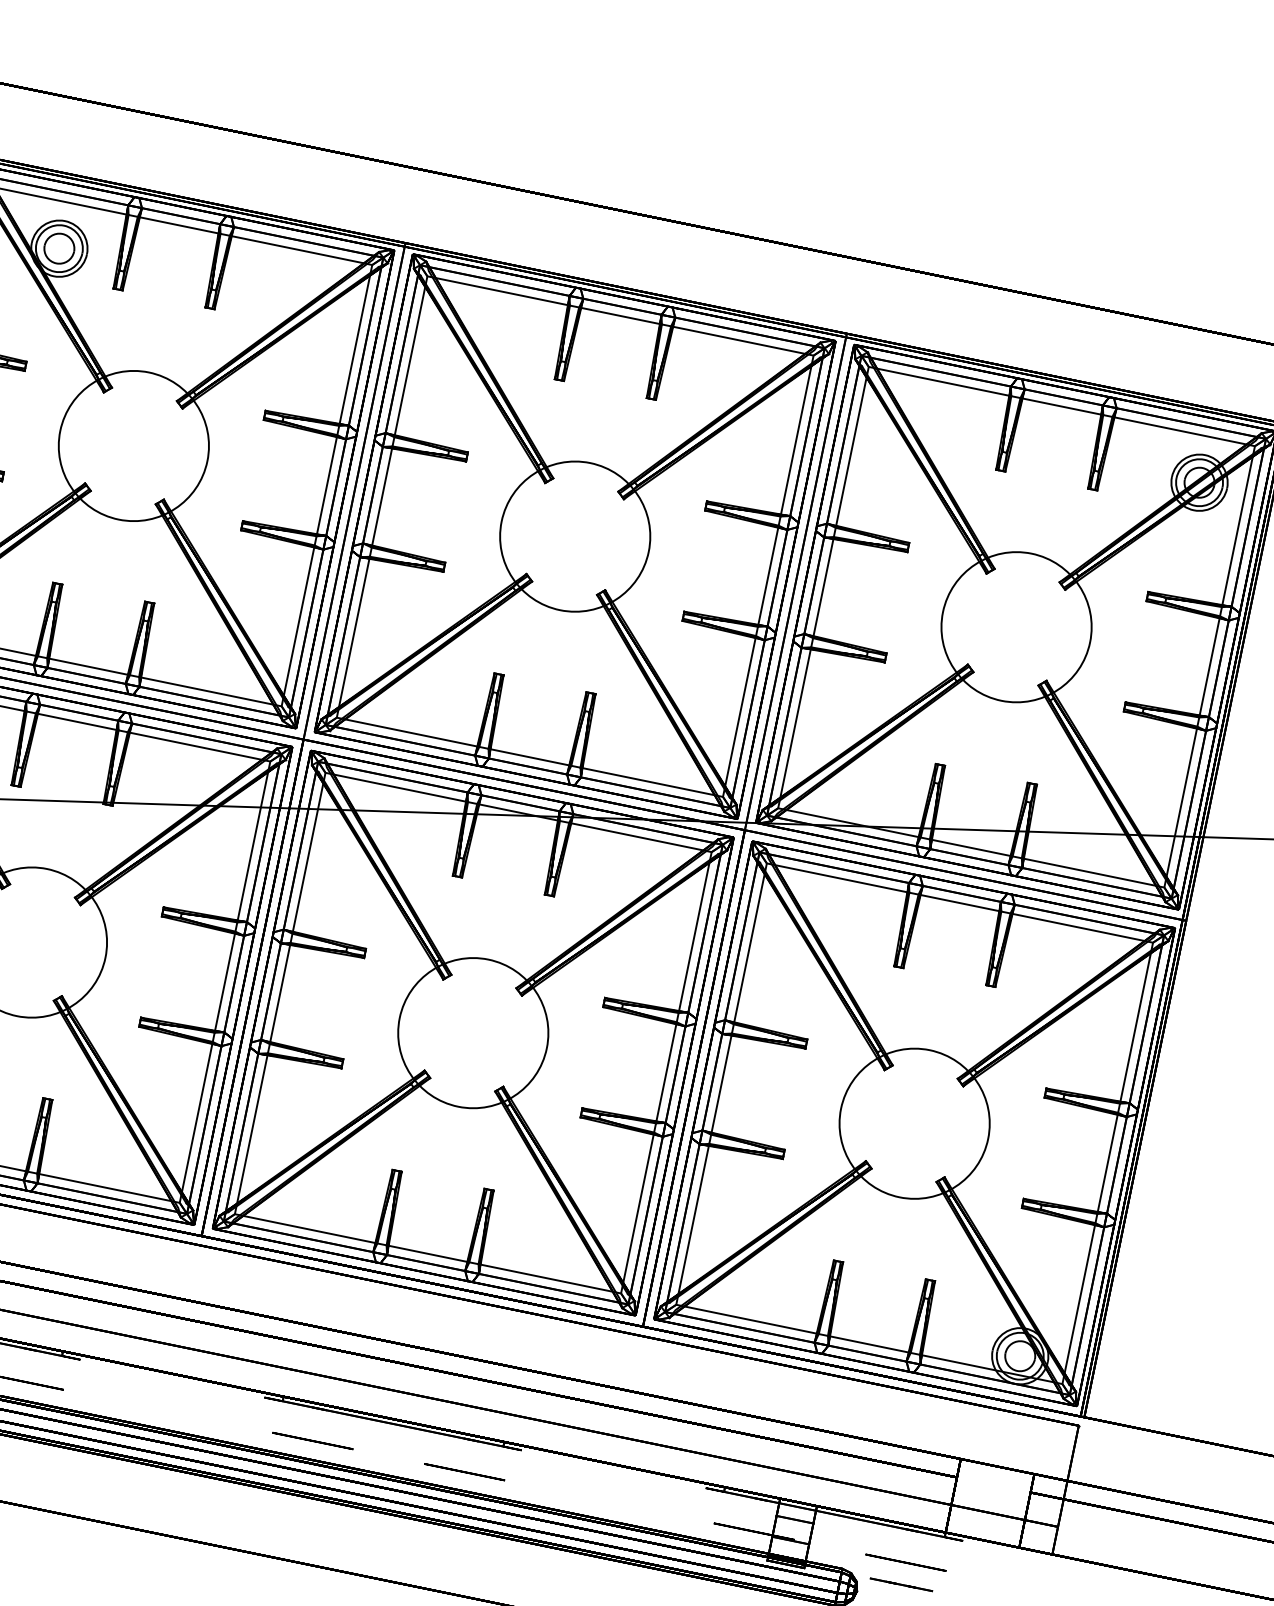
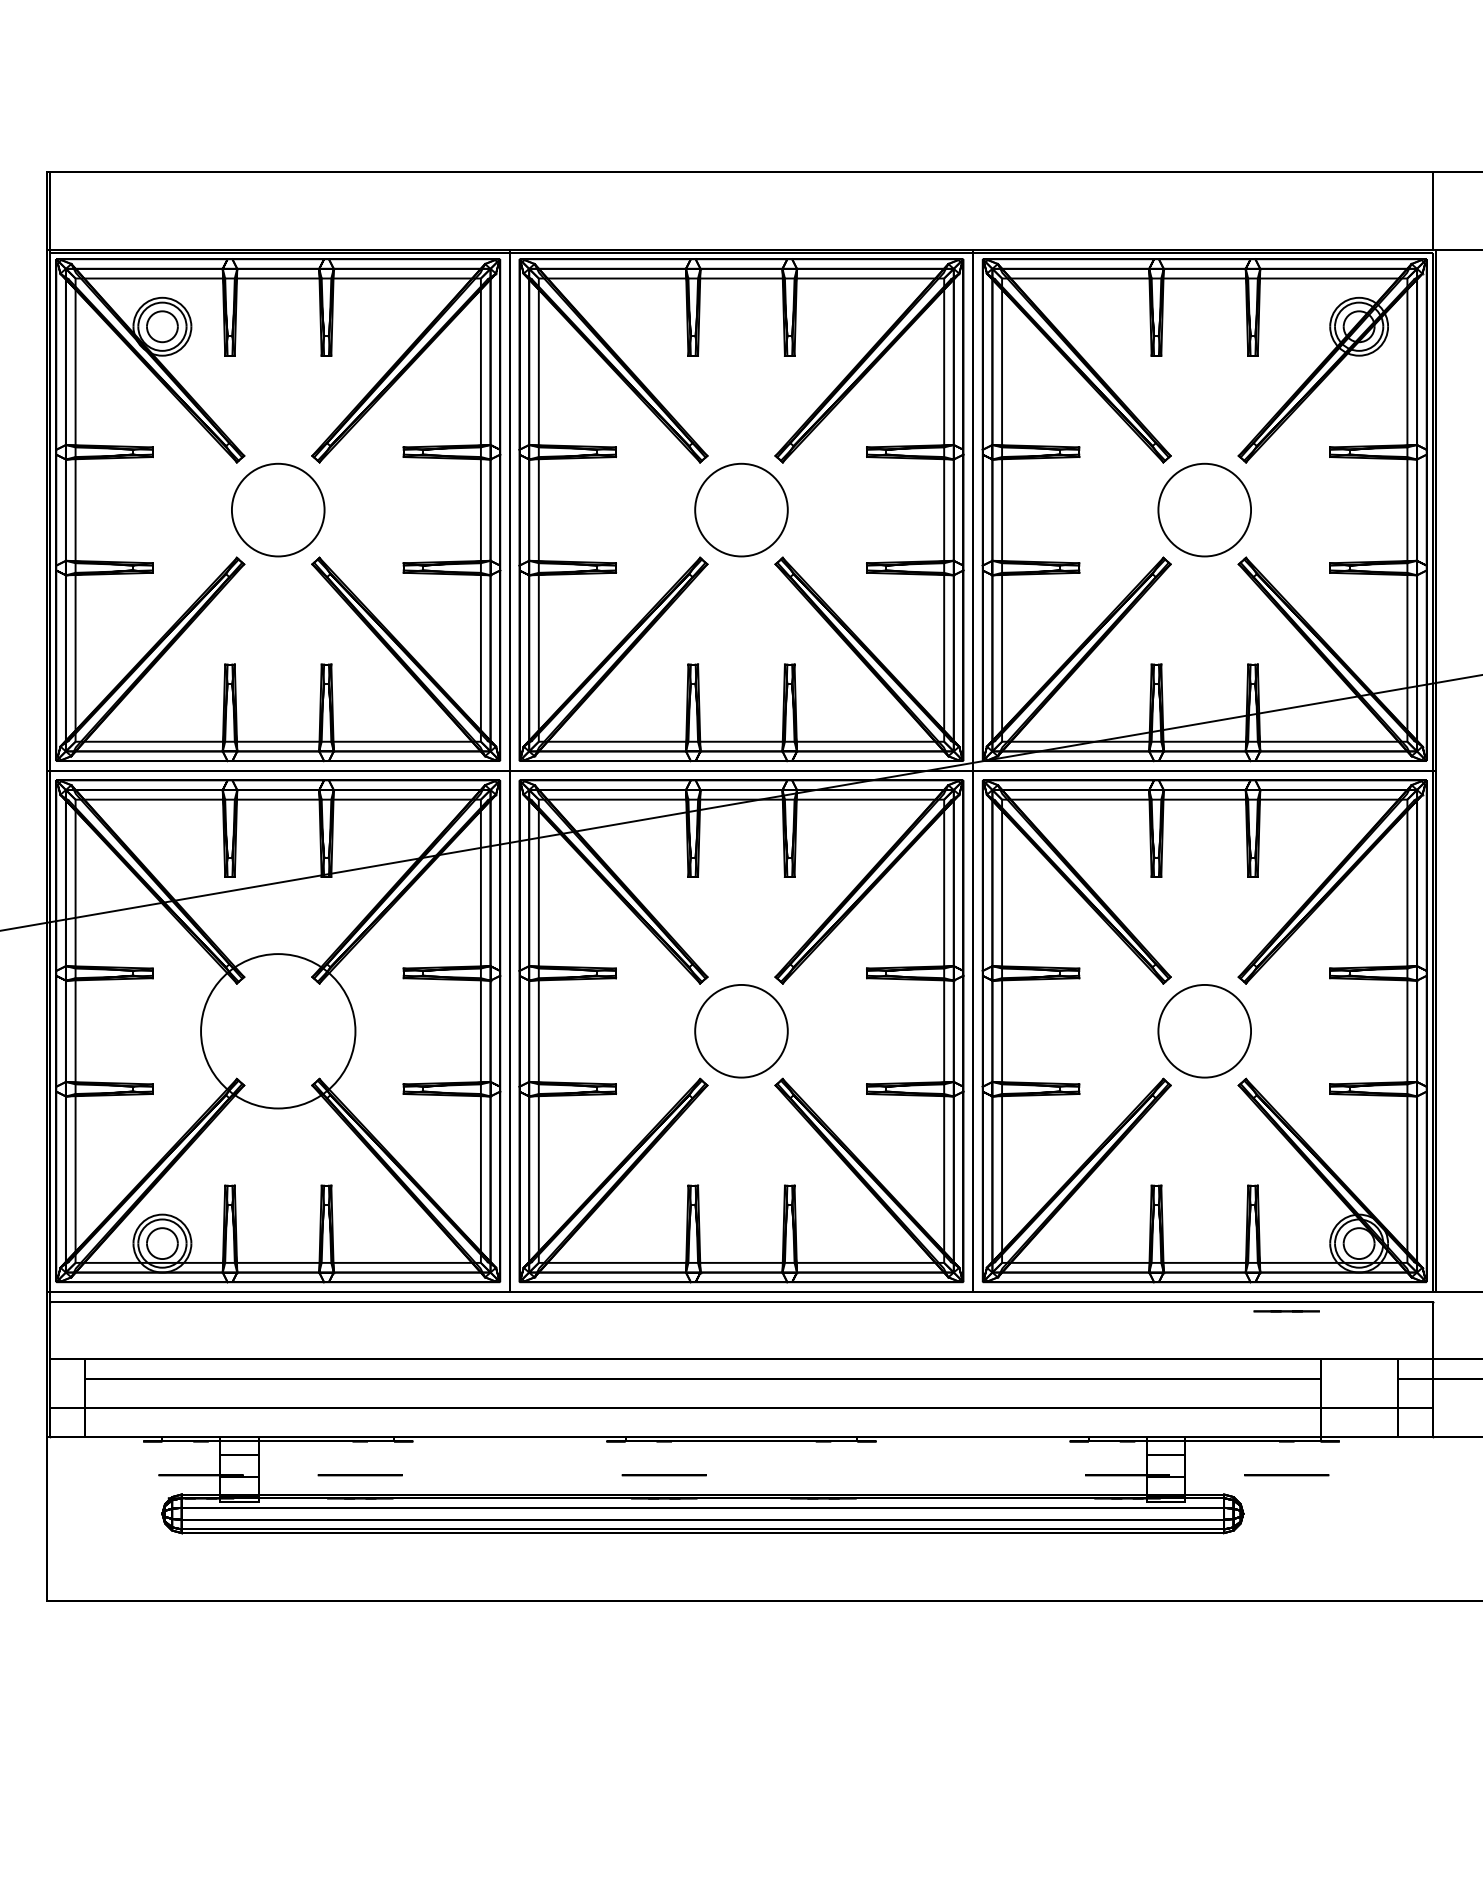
circle: (134, 445) -> (278, 509), size x0.6
circle: (575, 536) -> (741, 509), size x0.6
circle: (1016, 626) -> (1204, 509), size x0.6
circle: (473, 1033) -> (741, 1031), size x0.6
circle: (914, 1123) -> (1204, 1031), size x0.6
circle: (464, 1472) -> (823, 1475), removed
line: (901, 1584) -> (1286, 1311), moved

